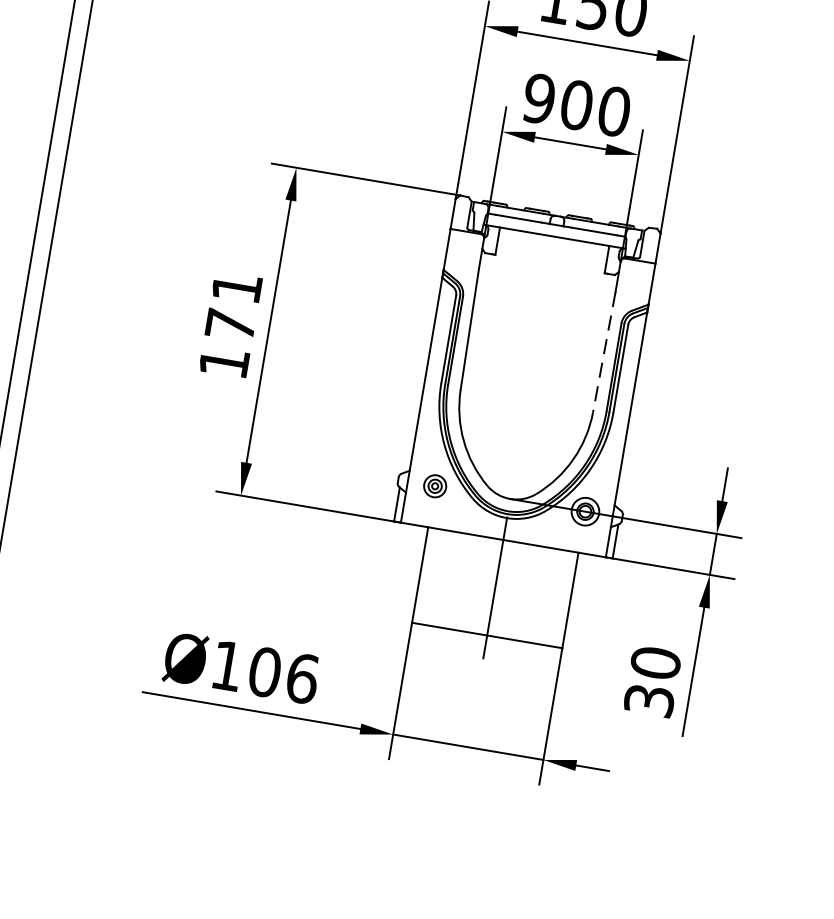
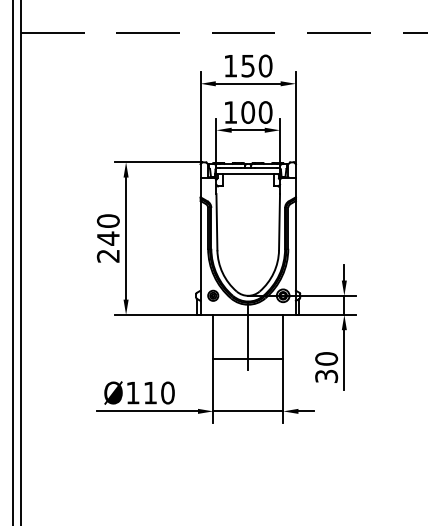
text: (538, 98) -> (230, 112), 900 -> 100
text: (228, 324) -> (107, 238), 171 -> 240
line: (604, 352) -> (279, 222), dashed -> solid
text: (282, 674) -> (158, 392), Ø106 -> Ø110

